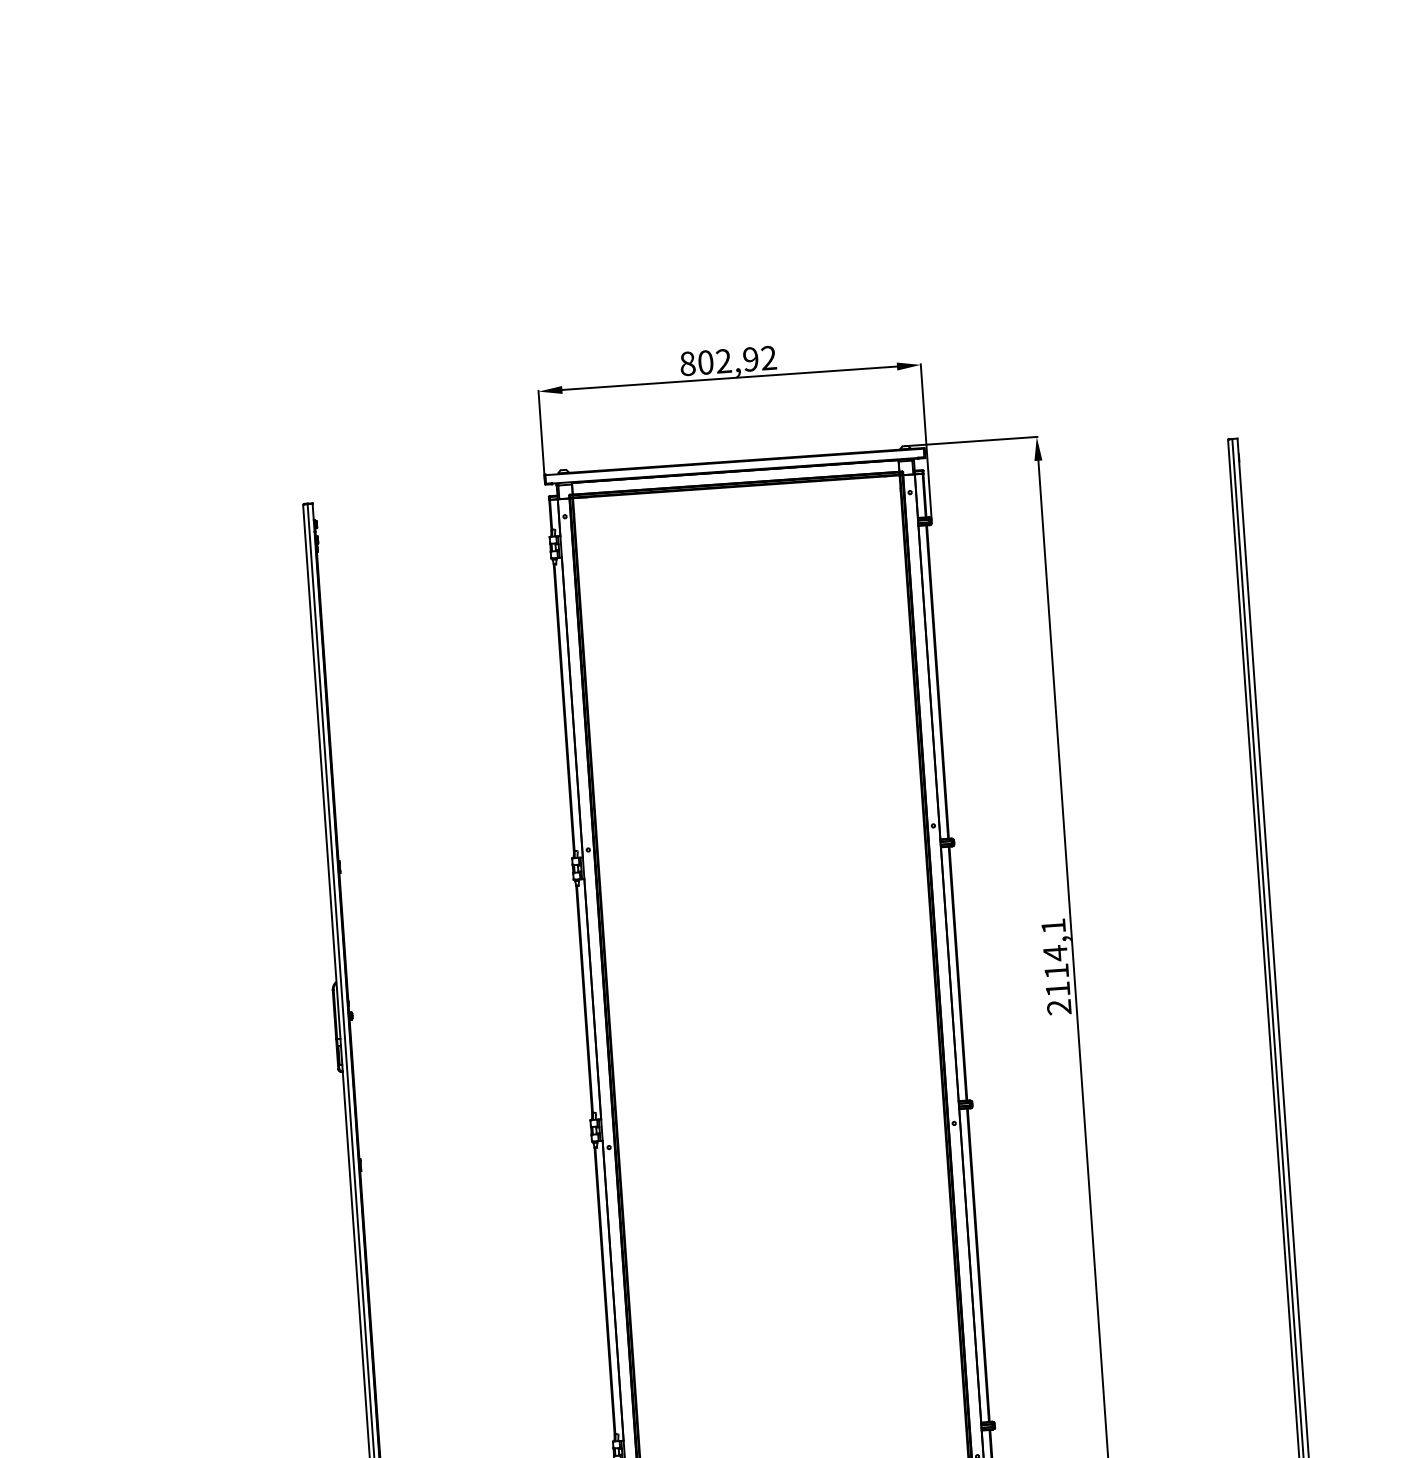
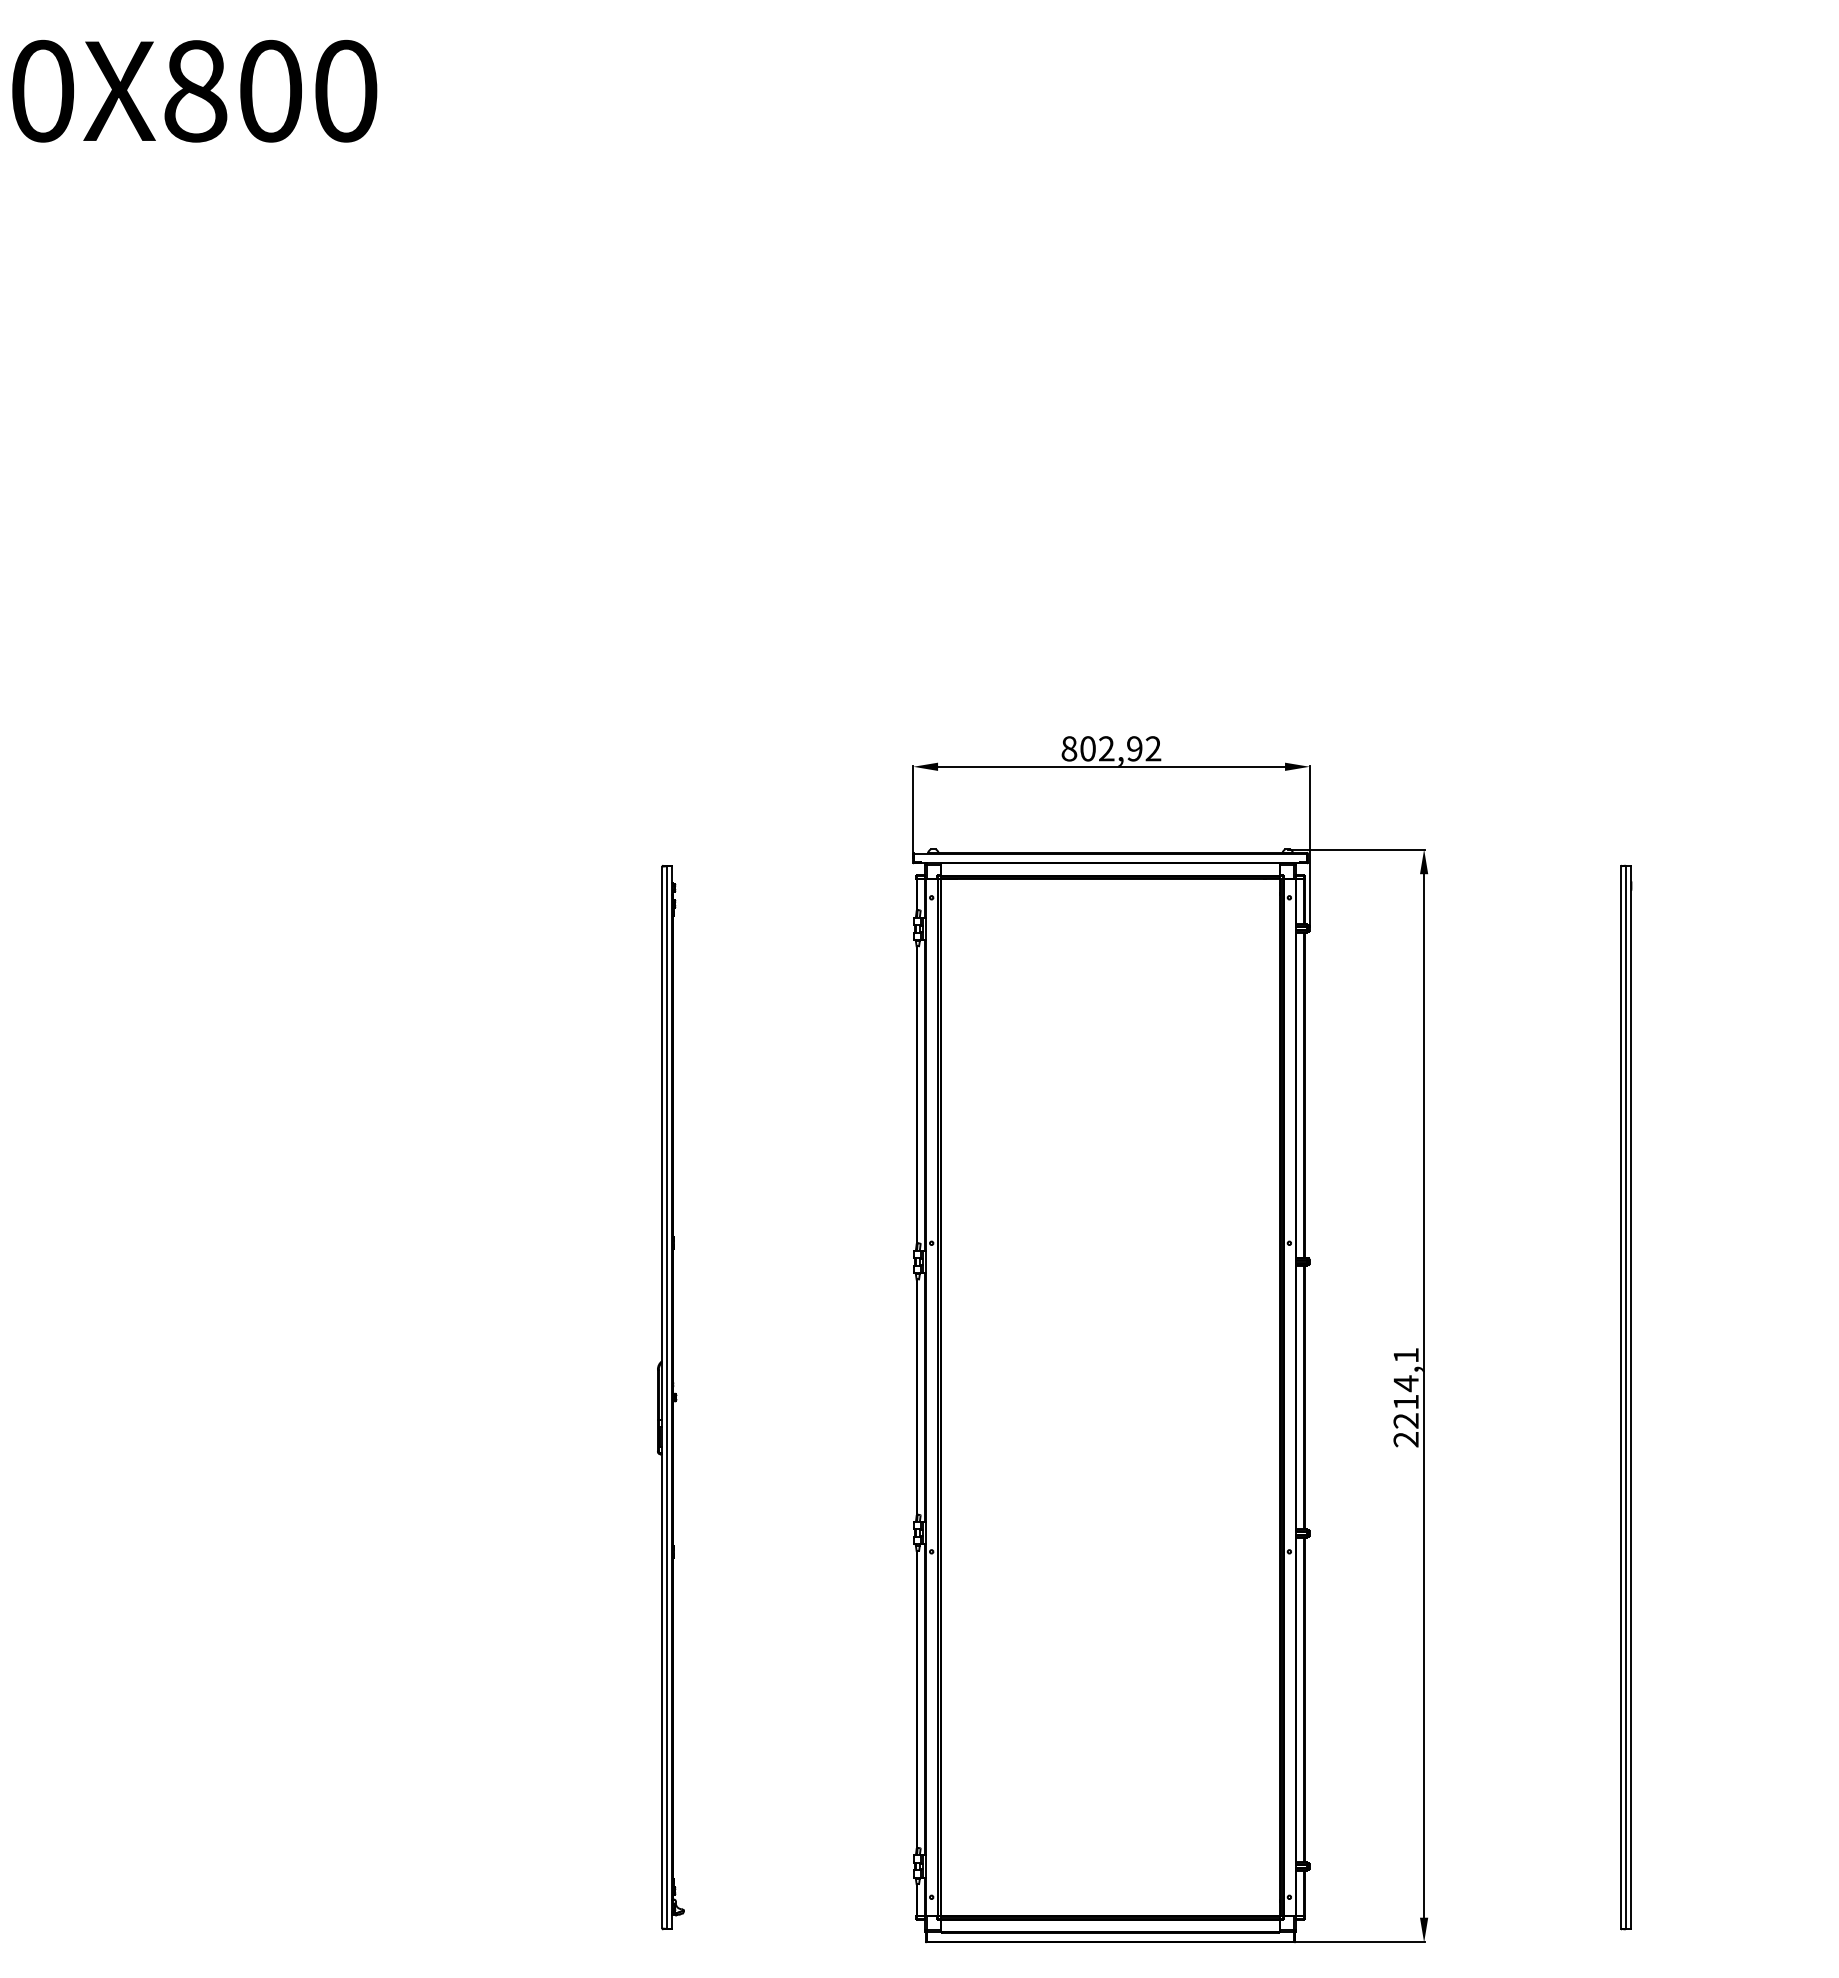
text: (1057, 988) -> (1405, 1420), 2114,1 -> 2214,1

